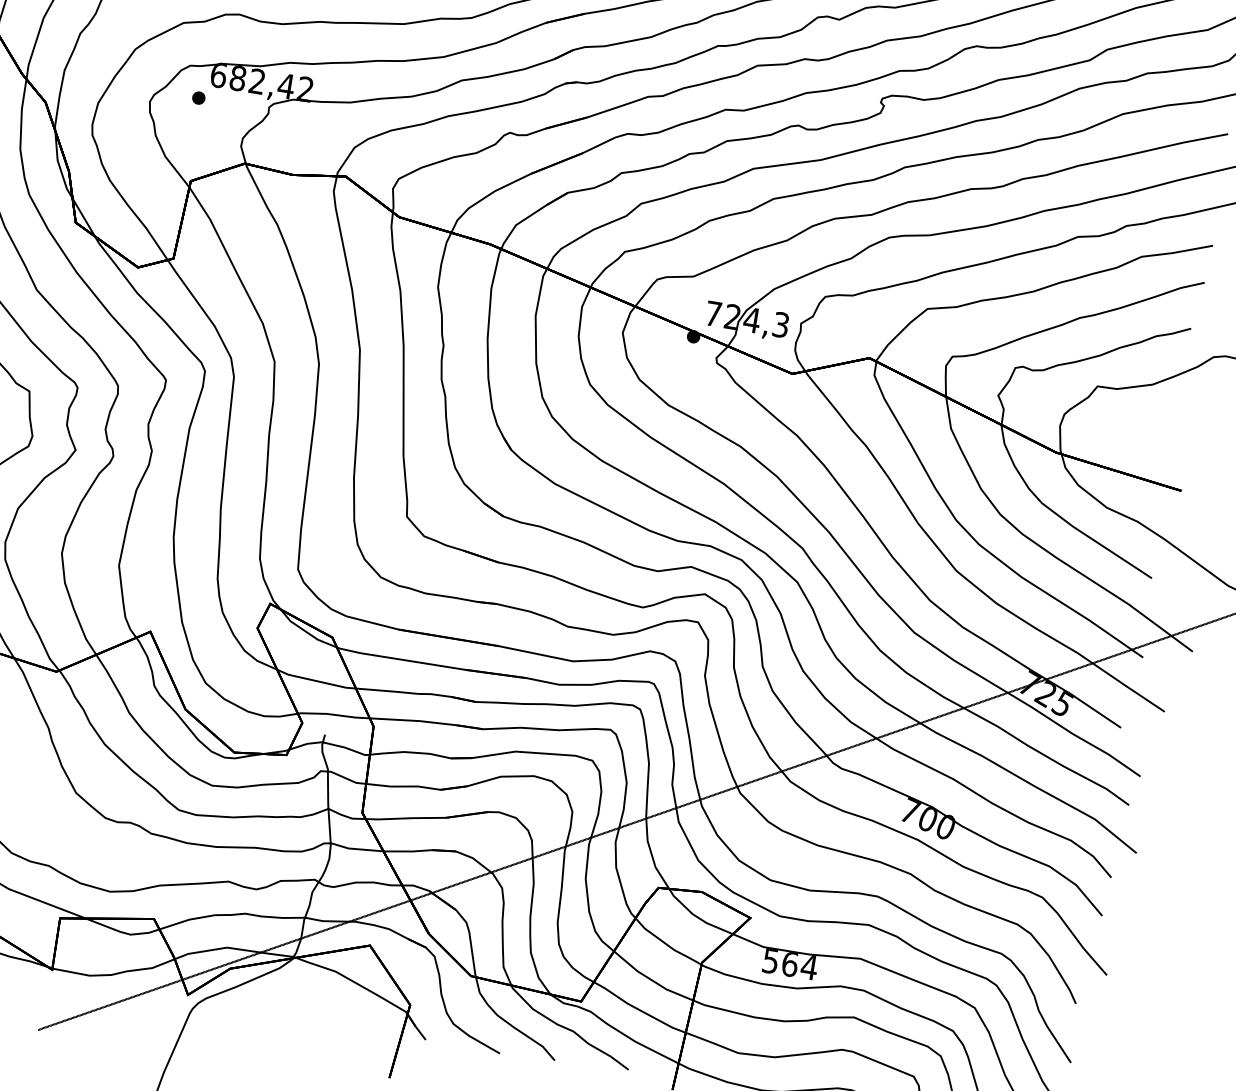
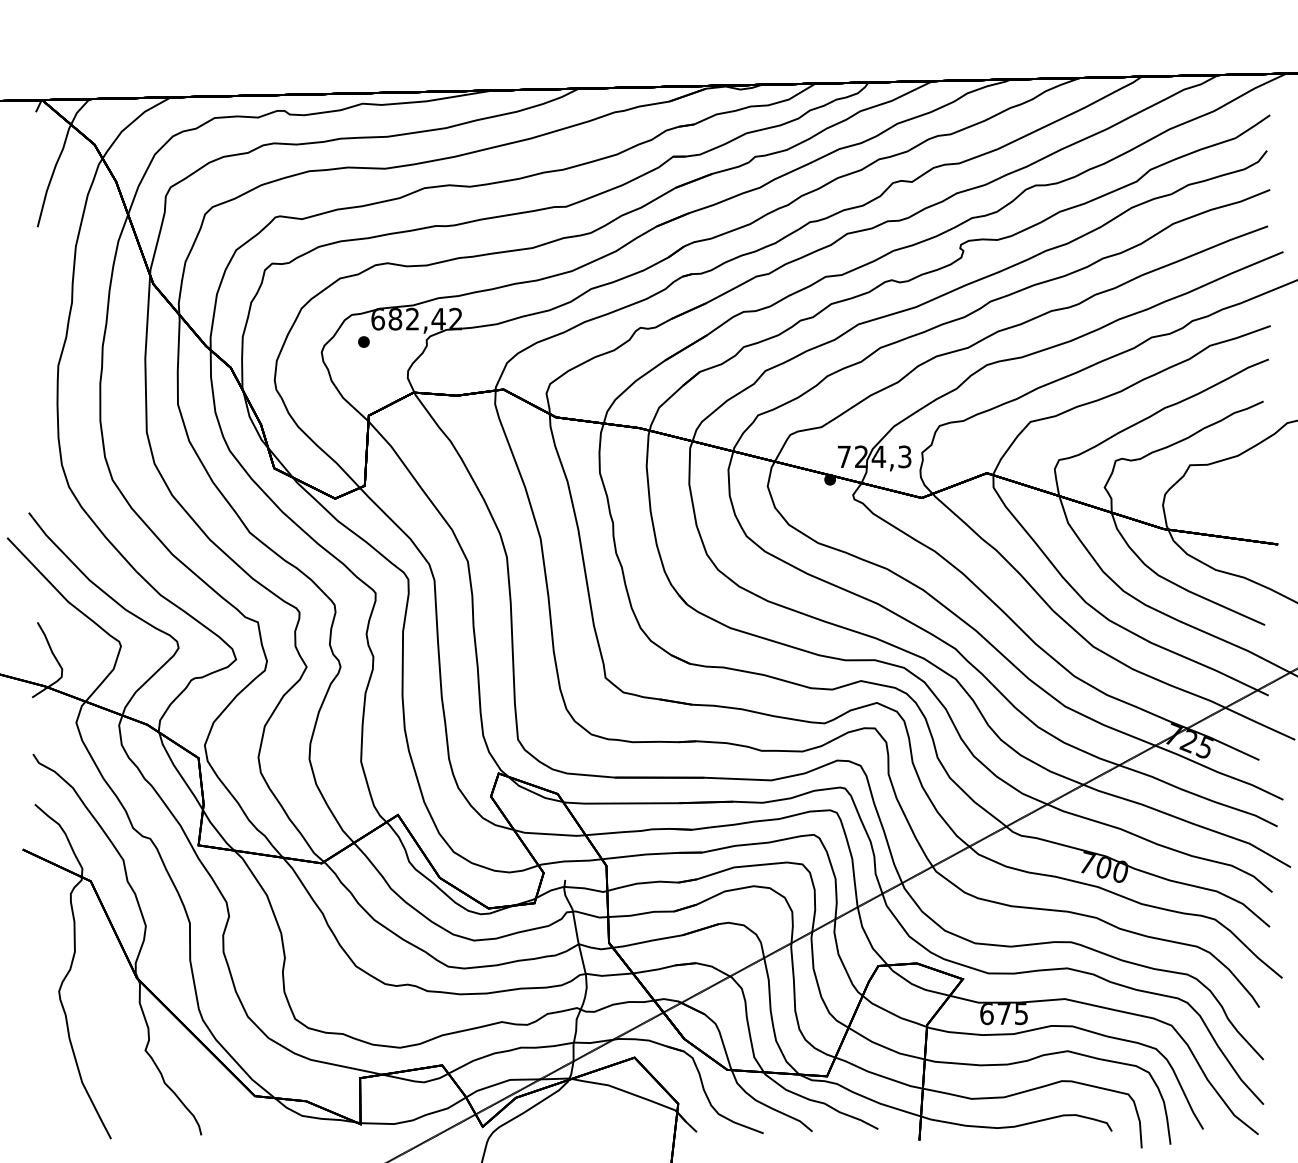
text: (790, 964) -> (1004, 1014), 564 -> 675

